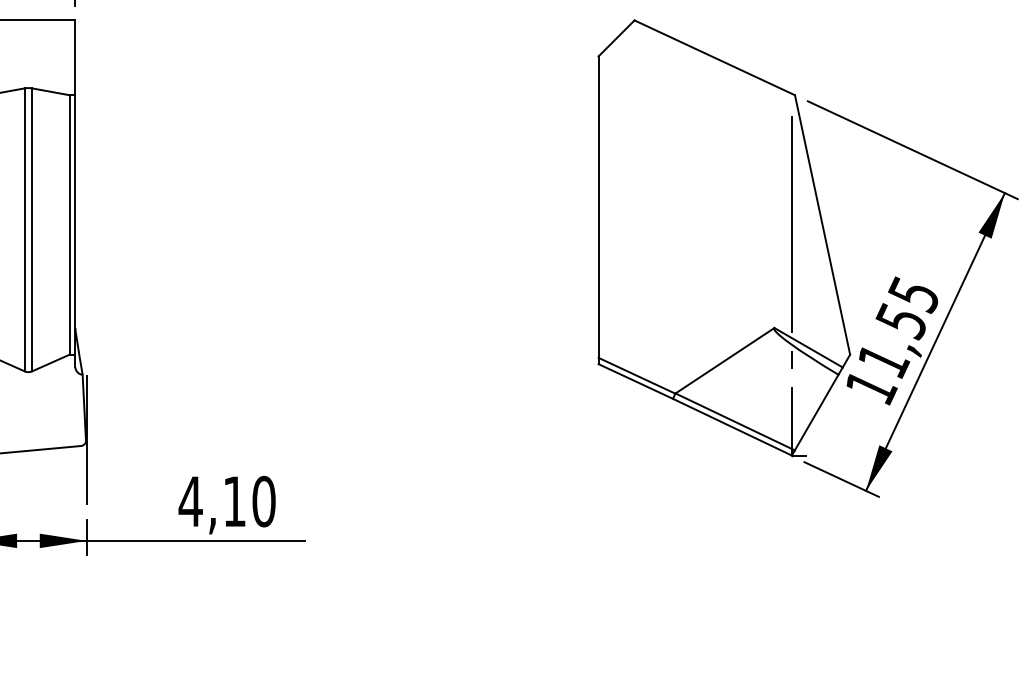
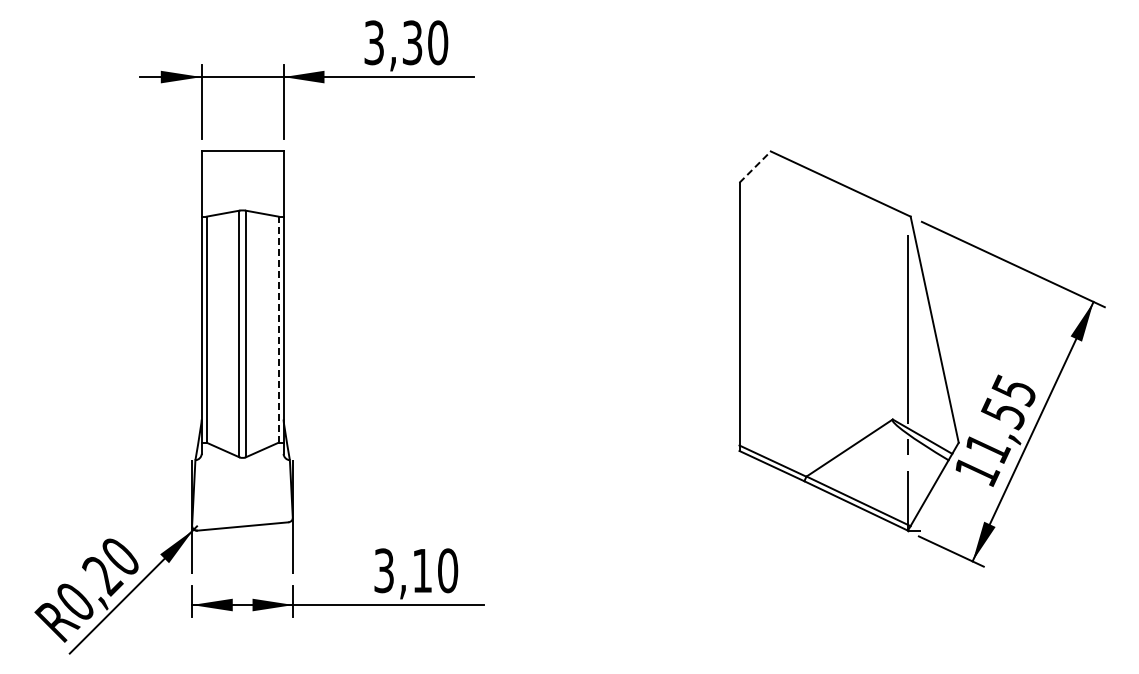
line: (616, 37) -> (755, 166), solid -> dashed
line: (69, 224) -> (278, 329), solid -> dashed
text: (190, 501) -> (383, 570), 4,10 -> 3,10

